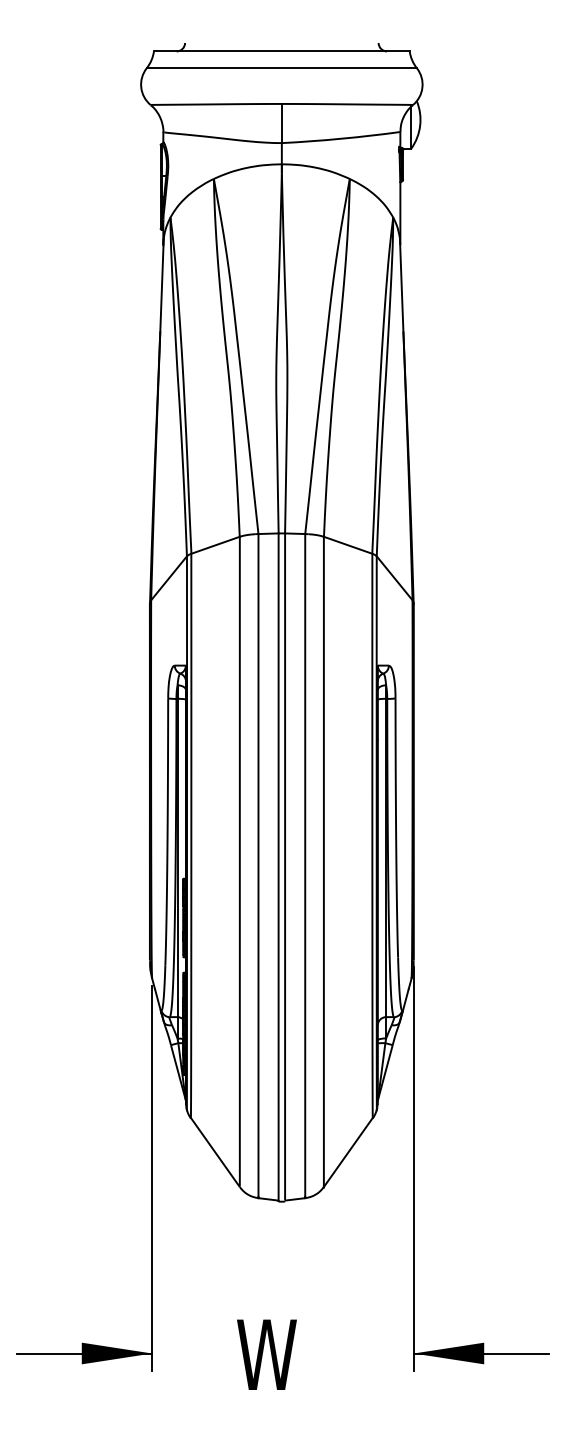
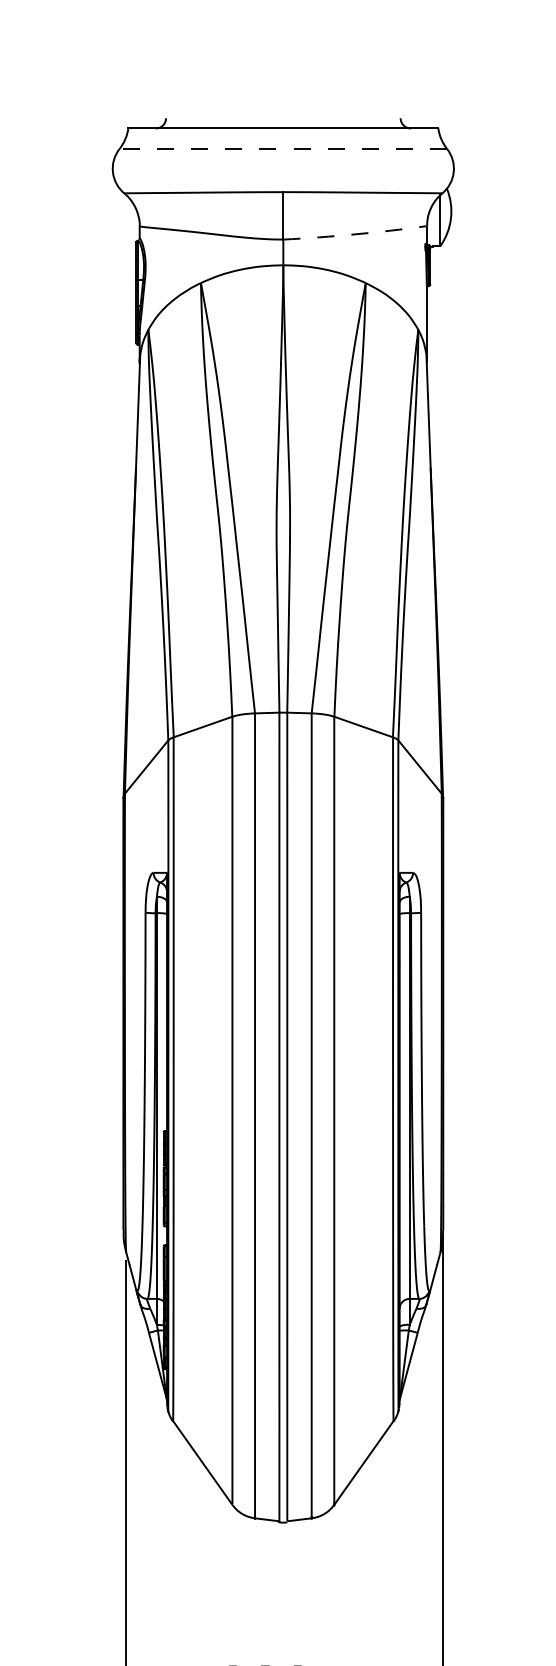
line: (281, 68) -> (282, 149), solid -> dashed
arc: (341, 138) -> (355, 234), solid -> dashed

